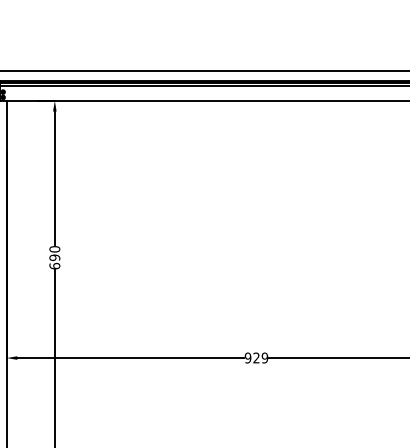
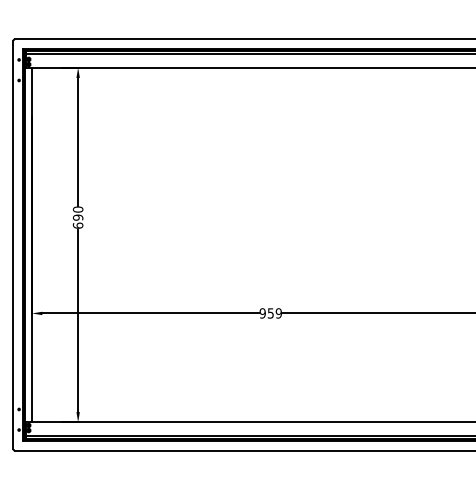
text: (256, 358) -> (270, 313), 929 -> 959

